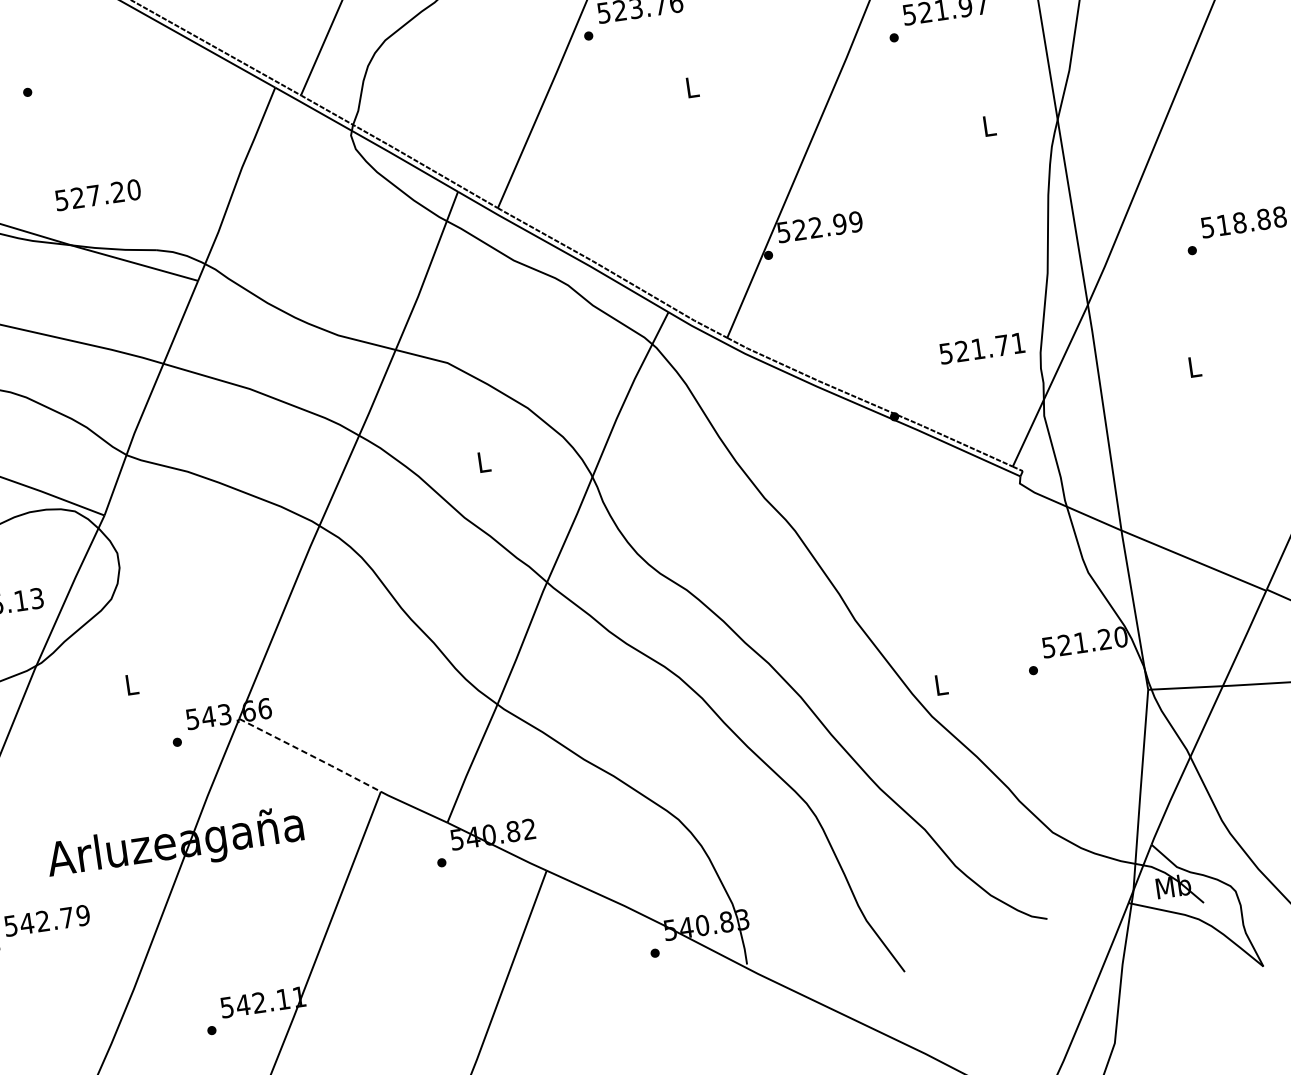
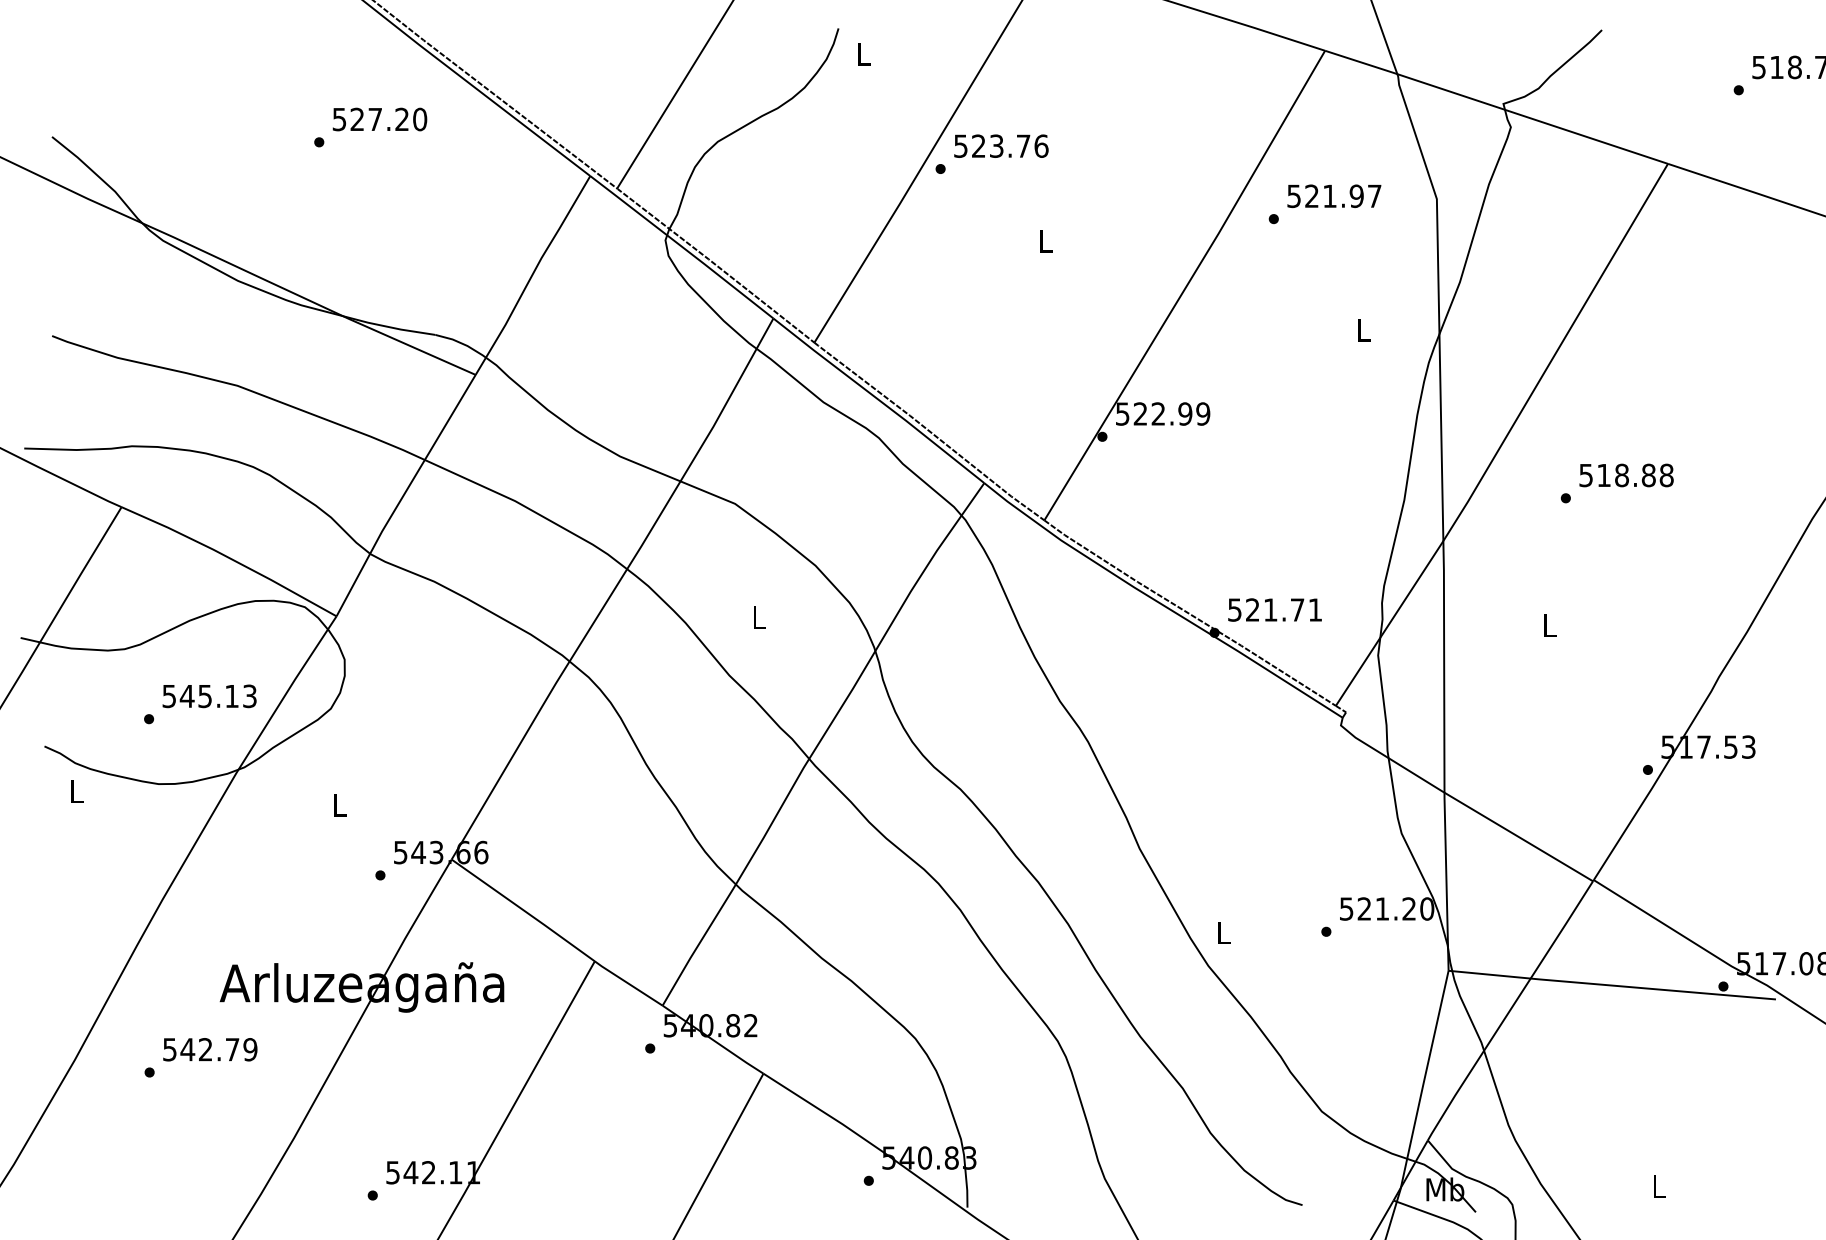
text: (97, 195) -> (379, 119), moved
text: (981, 348) -> (1274, 609), moved
line: (311, 755) -> (524, 910), dashed -> solid

